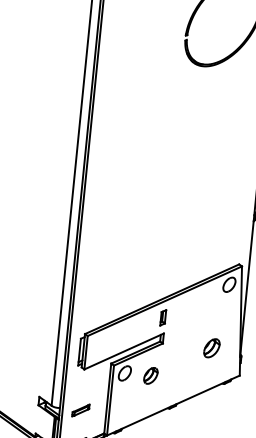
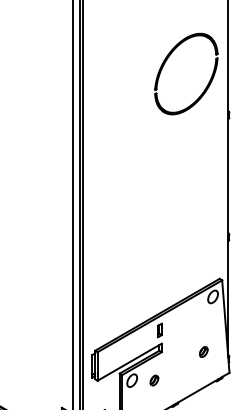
part: (211, 347) -> (203, 351), size x0.62
part: (151, 375) -> (154, 380), size x0.71

